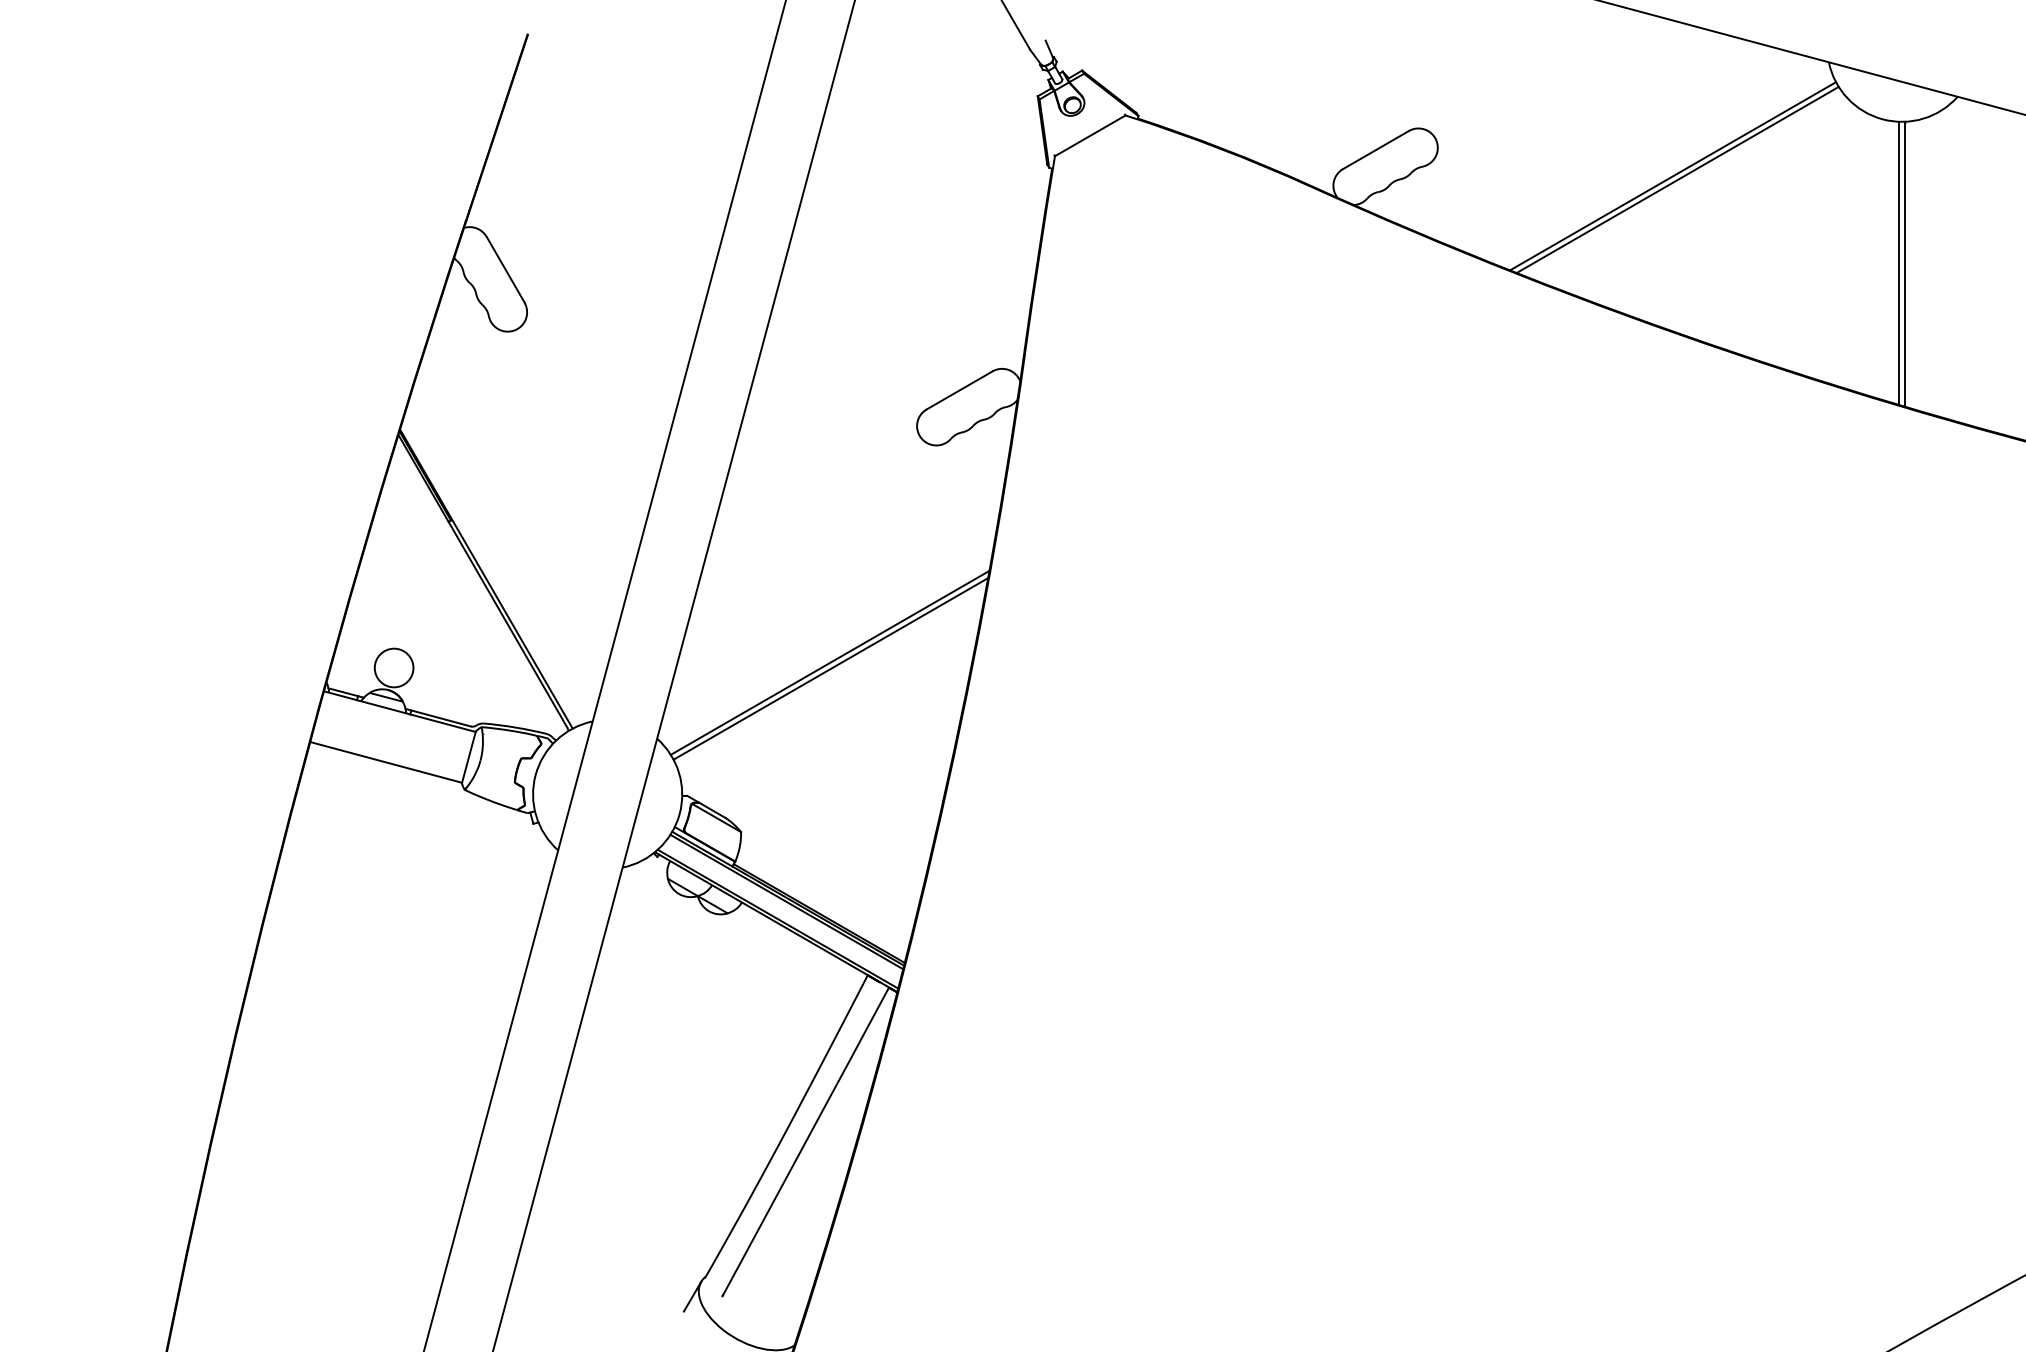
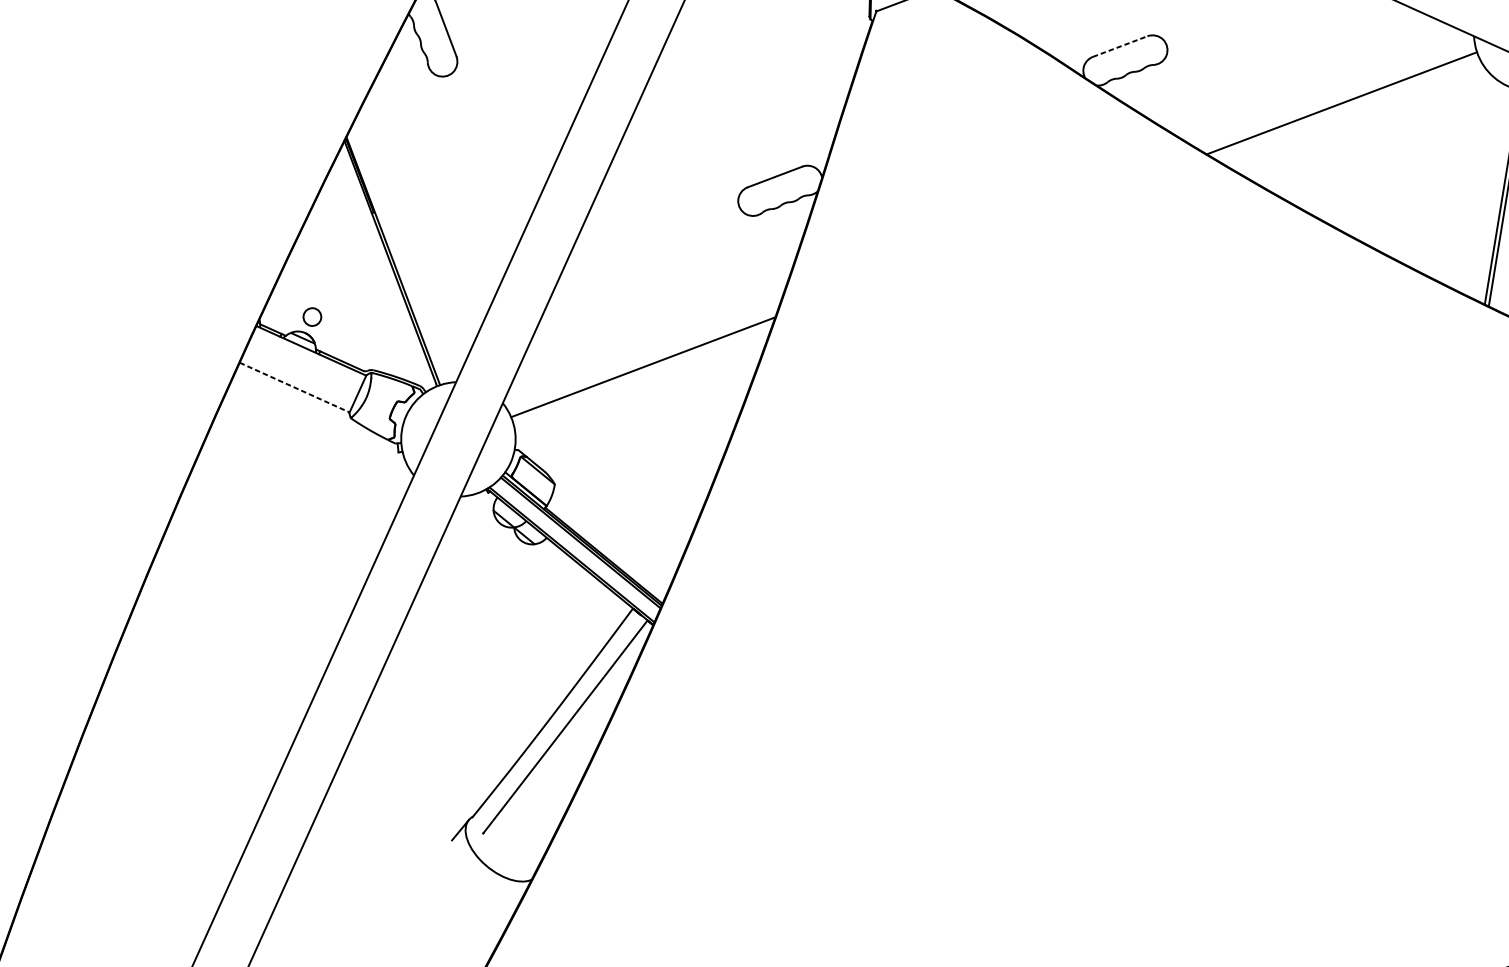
line: (1375, 150) -> (1119, 46), solid -> dashed
line: (1677, 179) -> (1344, 106), removed
circle: (393, 667) -> (312, 316), size x0.6
line: (830, 668) -> (642, 371), removed
line: (386, 762) -> (294, 387), solid -> dashed

